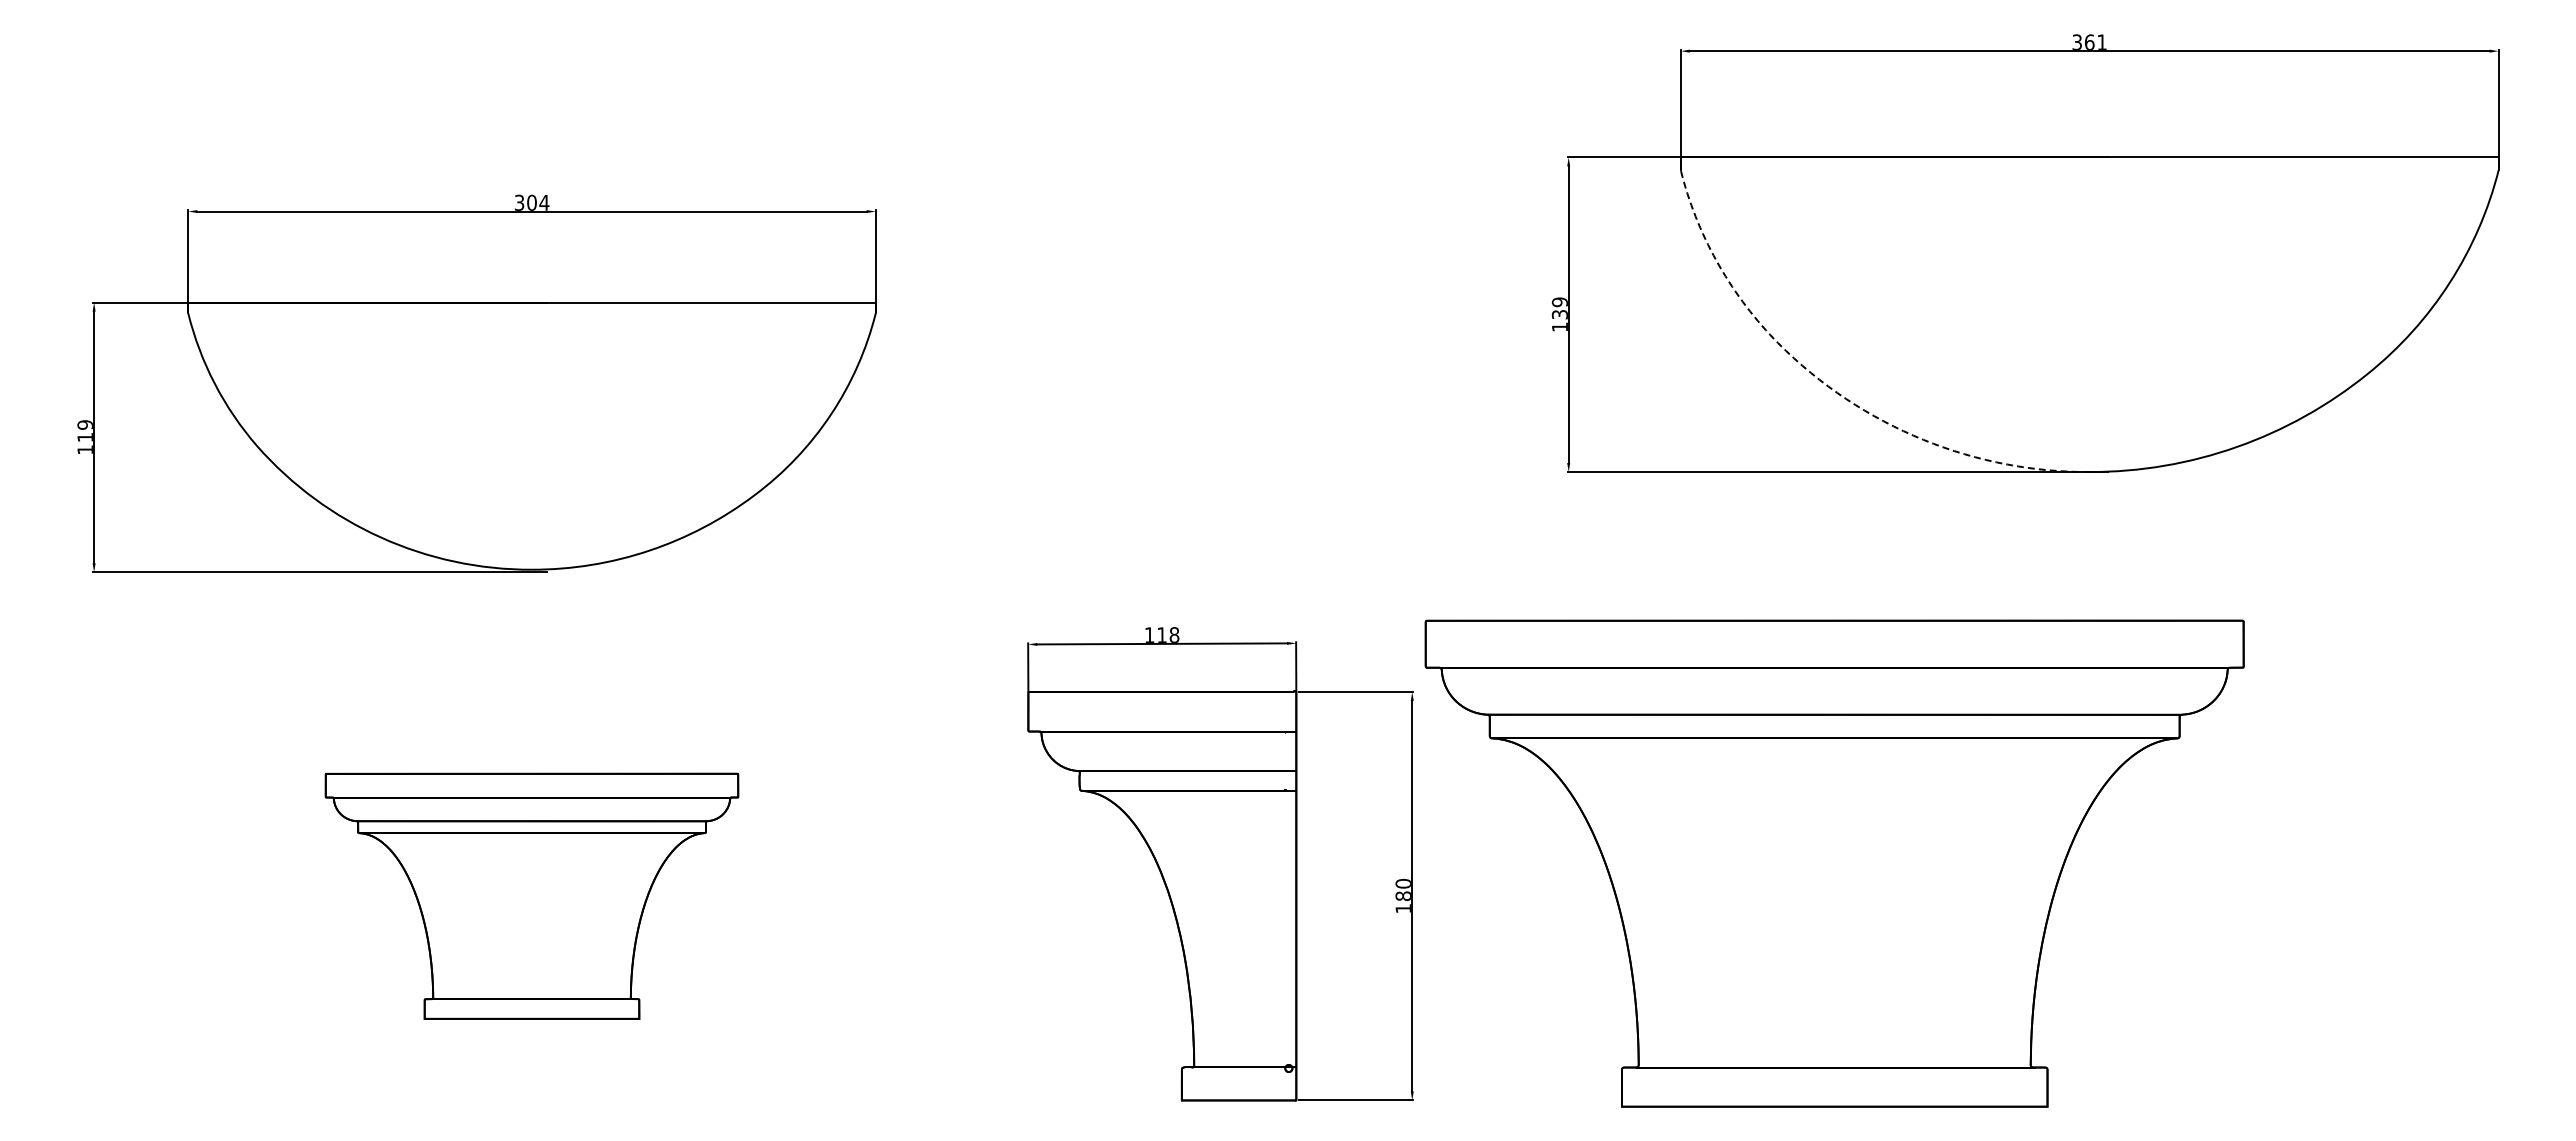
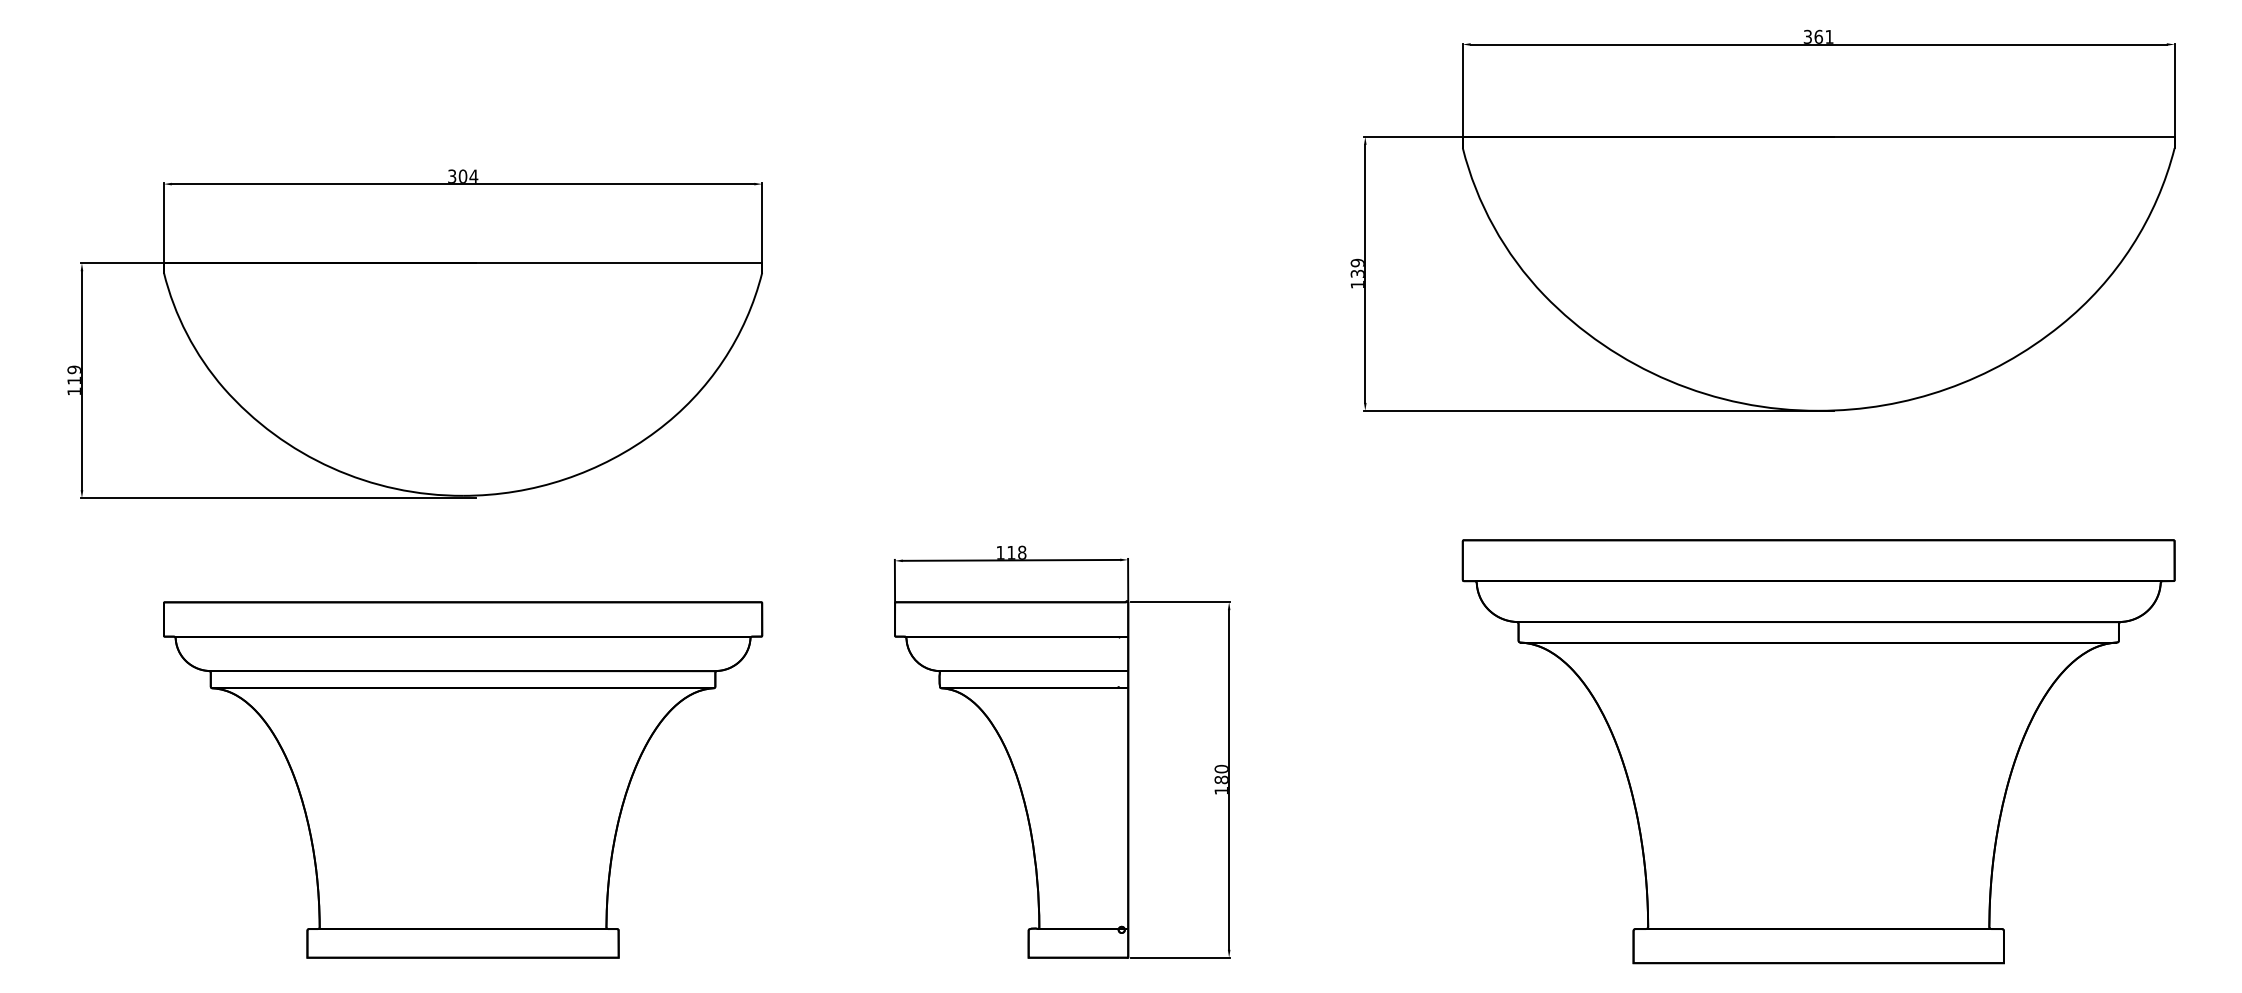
line: (1825, 384) -> (1588, 334), dashed -> solid
part: (1834, 863) -> (1818, 751), moved
part: (531, 896) -> (462, 780), size x1.67

